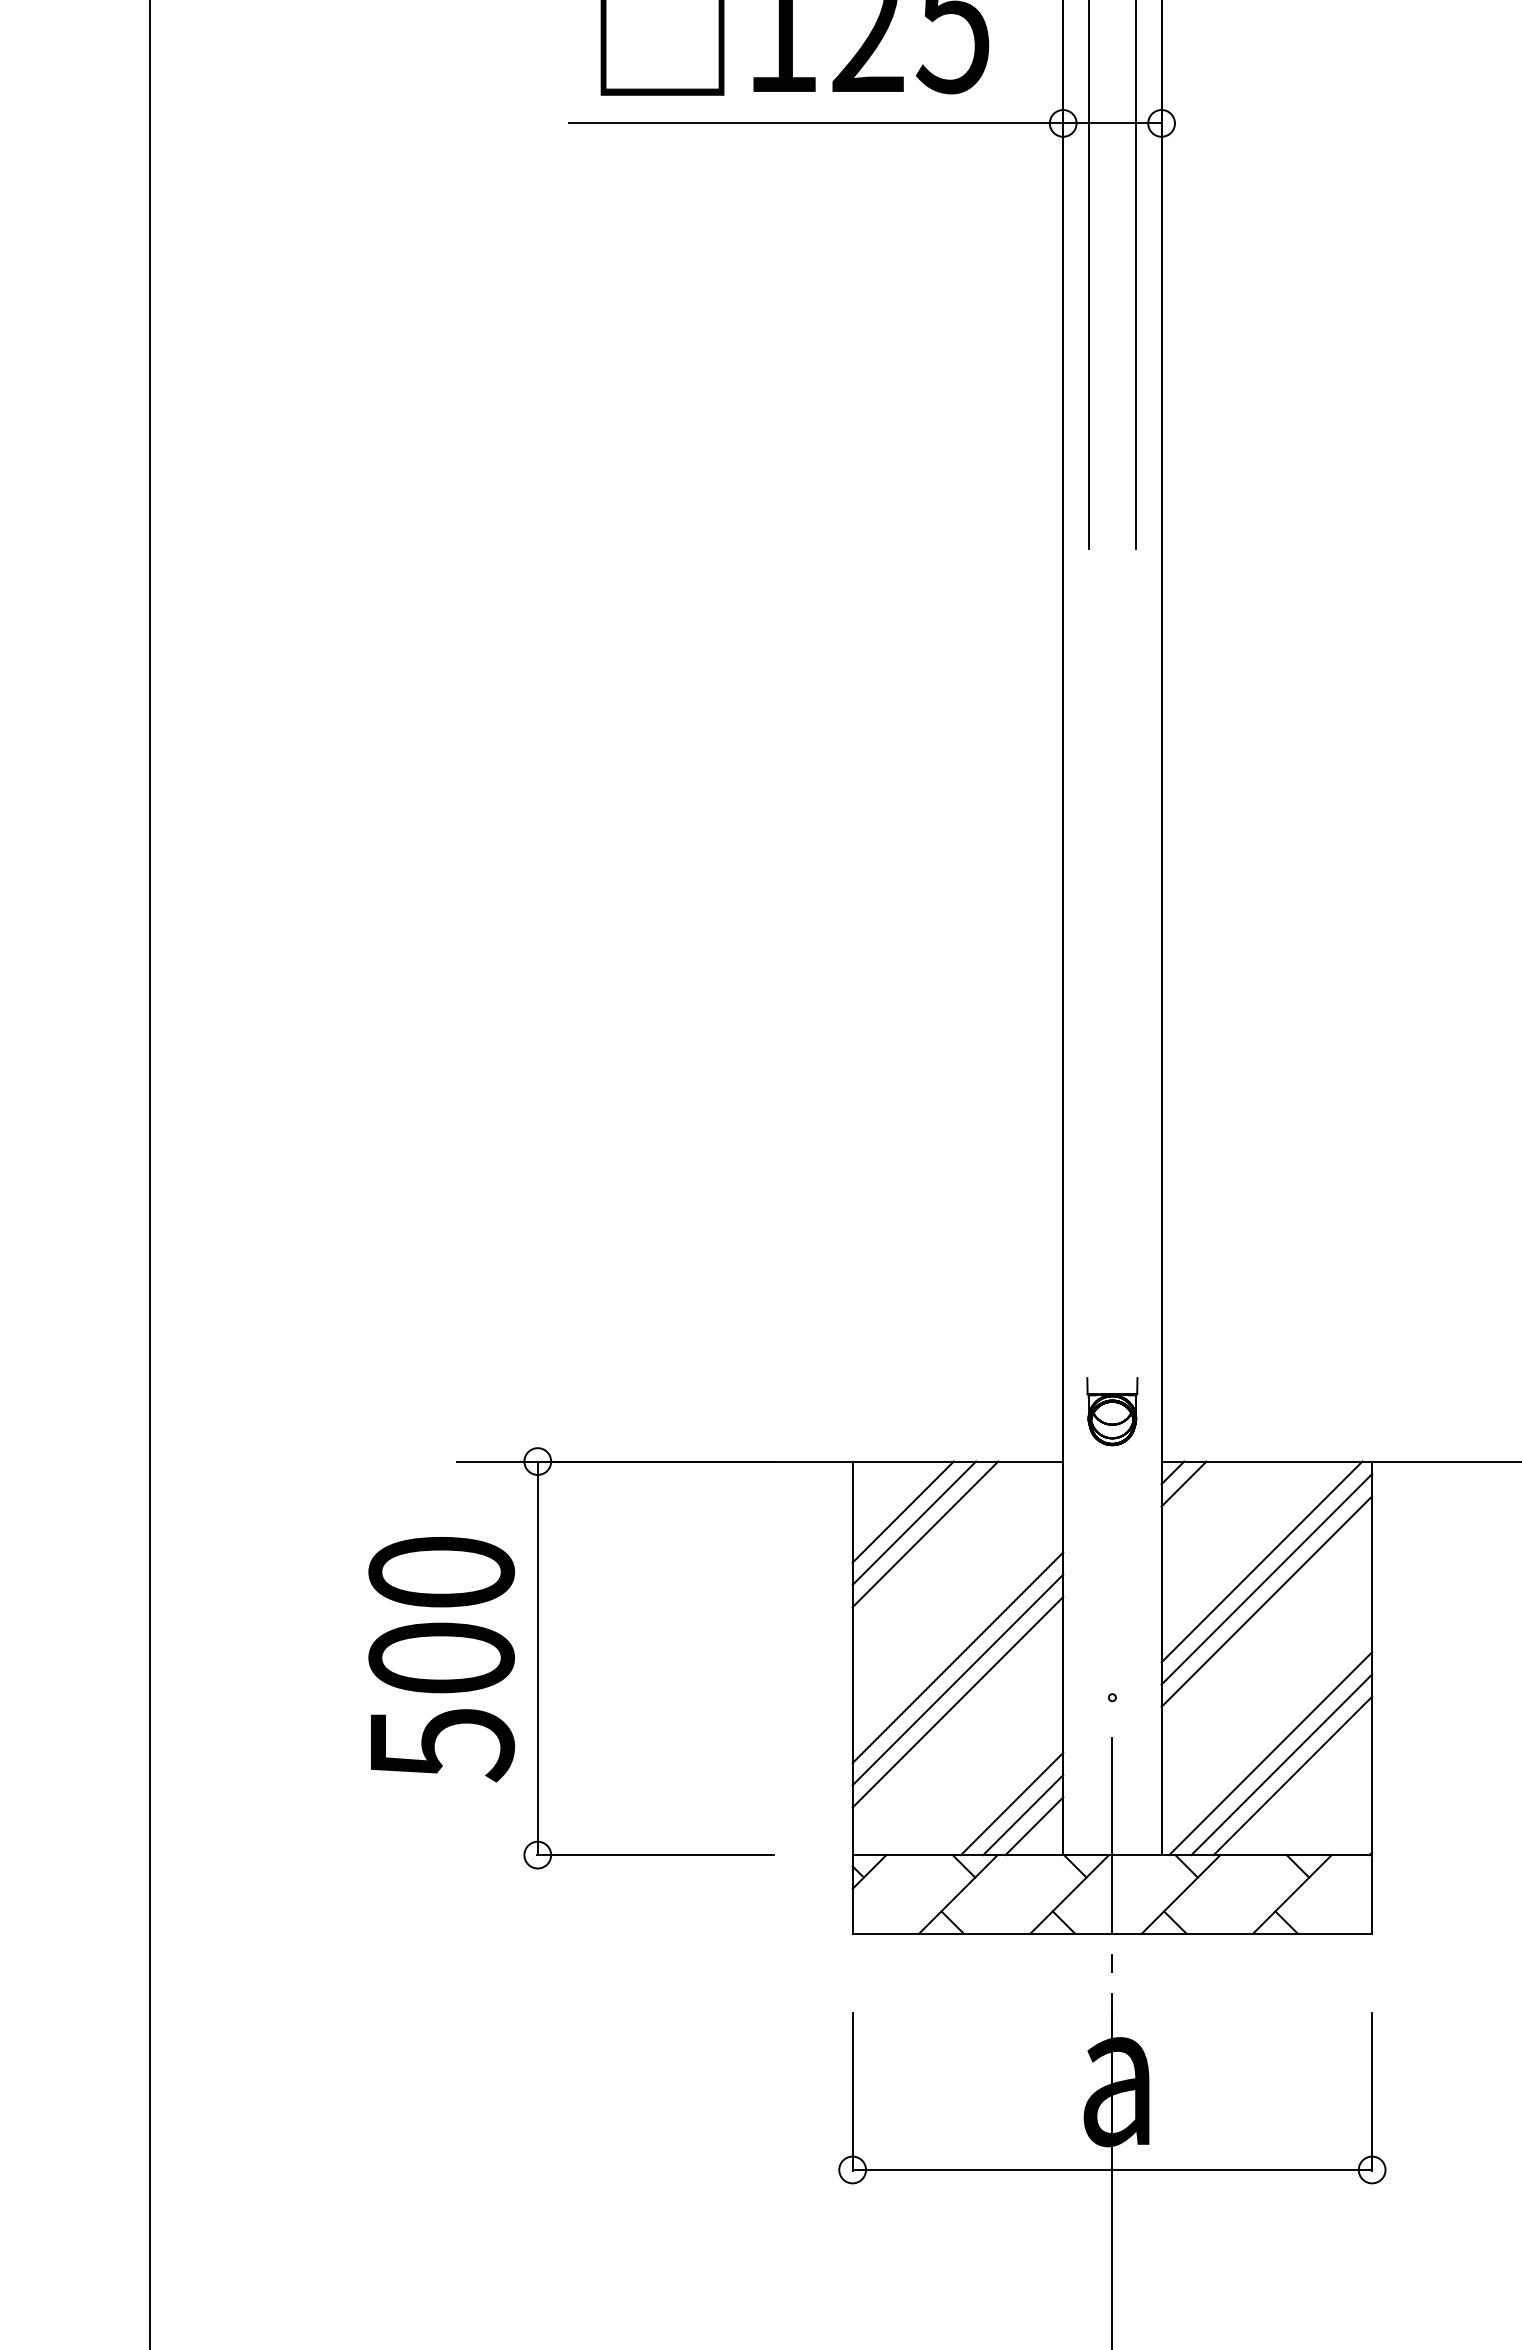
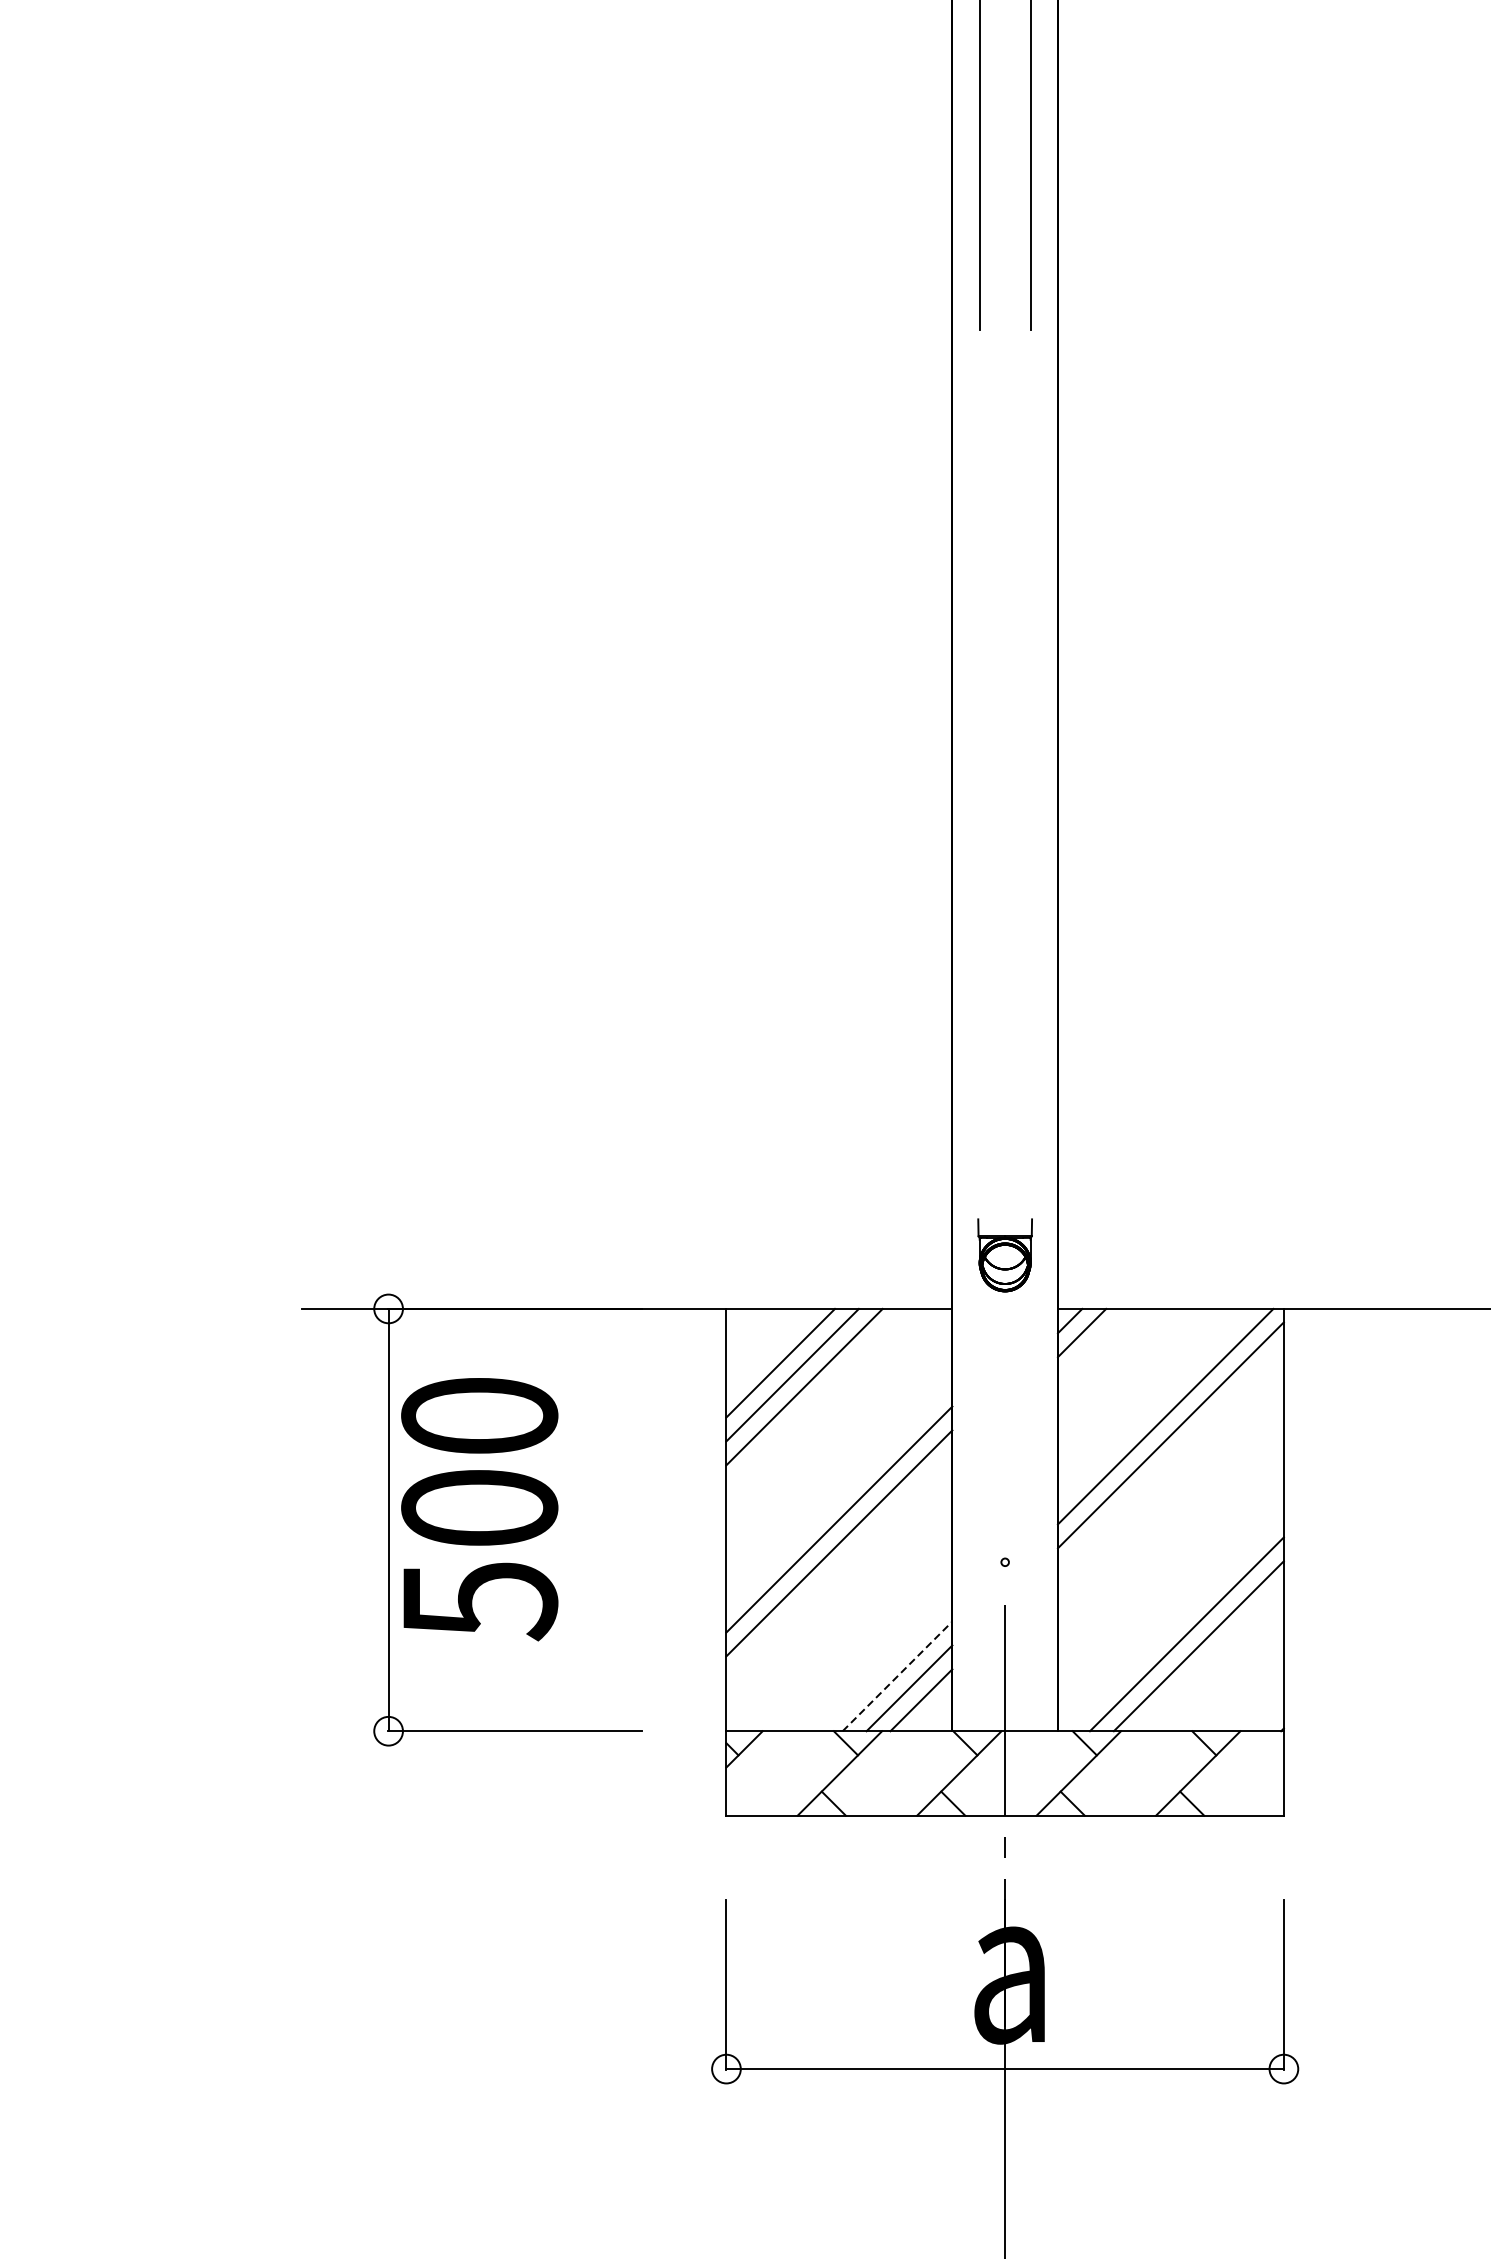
line: (1266, 1601) -> (1170, 1459), removed
text: (441, 1659) -> (479, 1509), moved
line: (957, 1702) -> (838, 1567), removed
line: (1270, 1753) -> (1174, 1622), removed
line: (1012, 1803) -> (897, 1675), solid -> dashed

